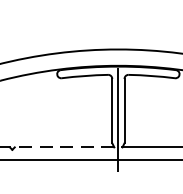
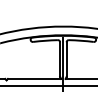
line: (64, 146) -> (34, 78), dashed -> solid

